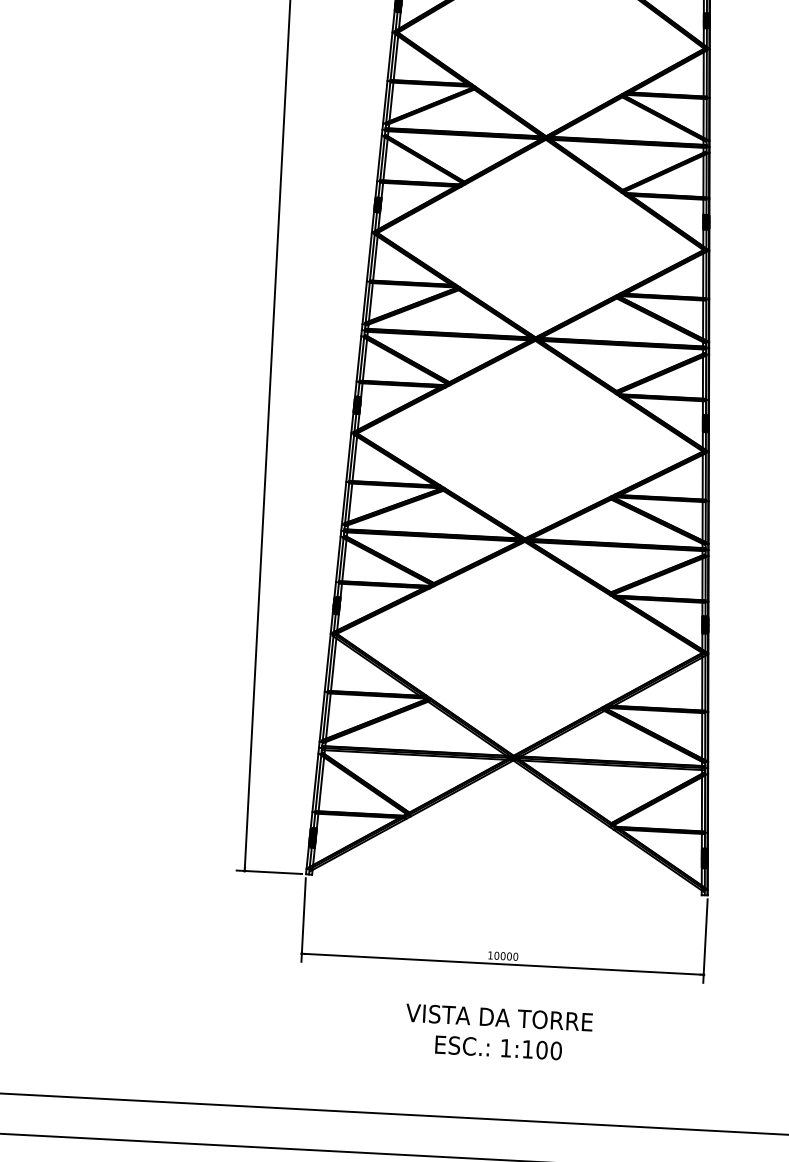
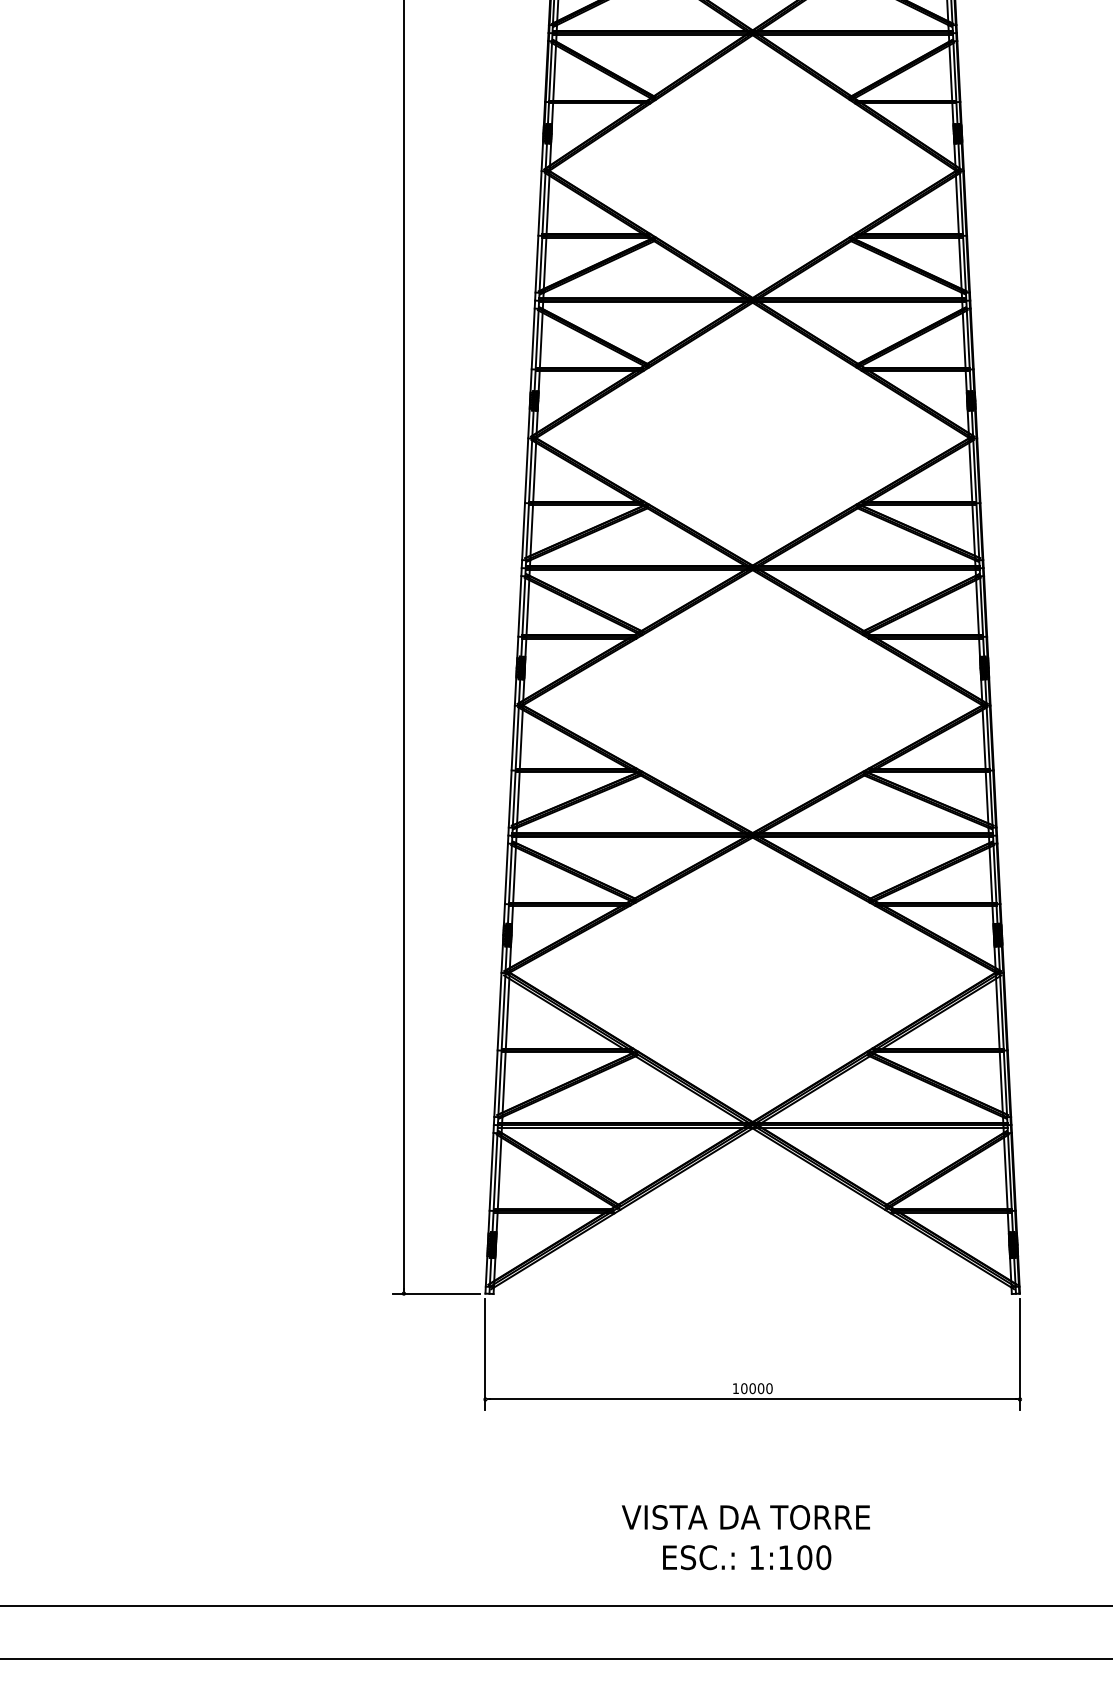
text: (498, 1032) -> (745, 1537), moved

